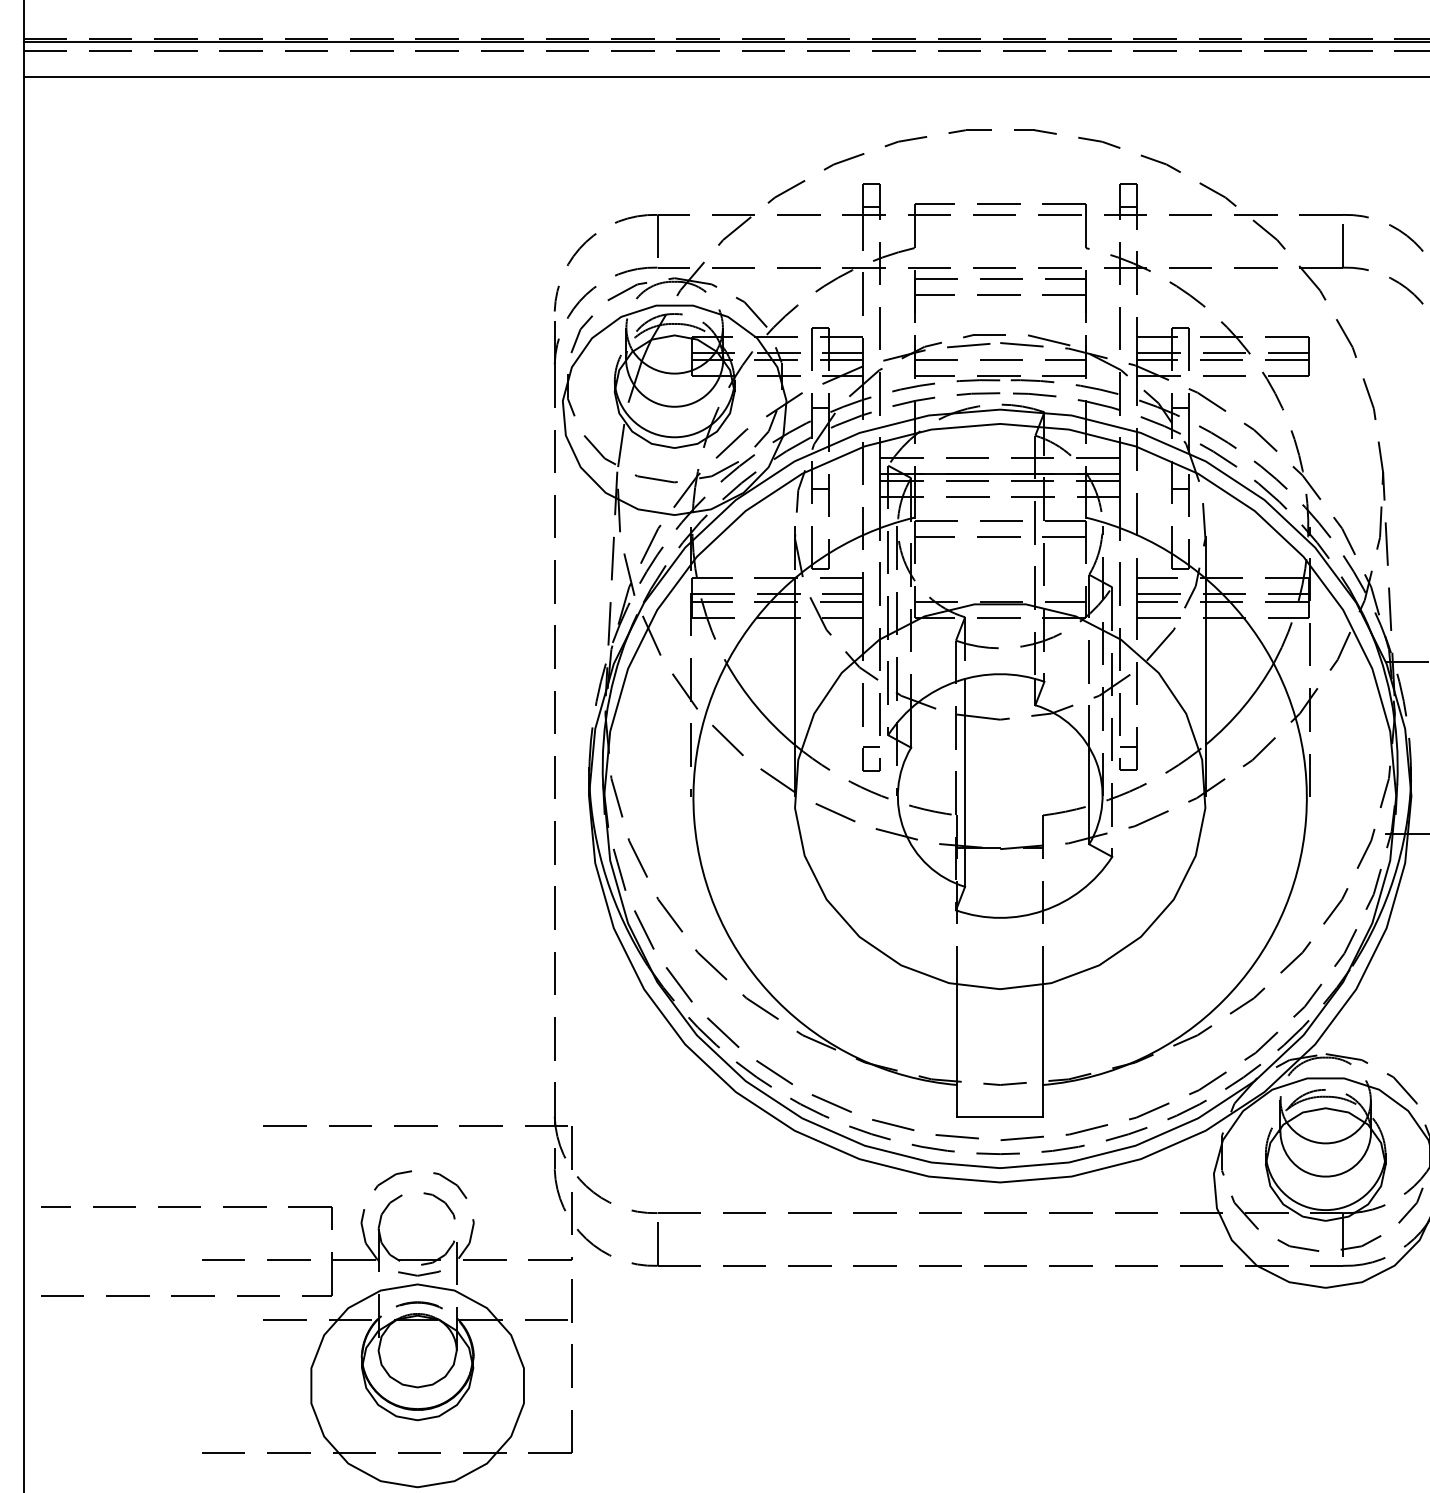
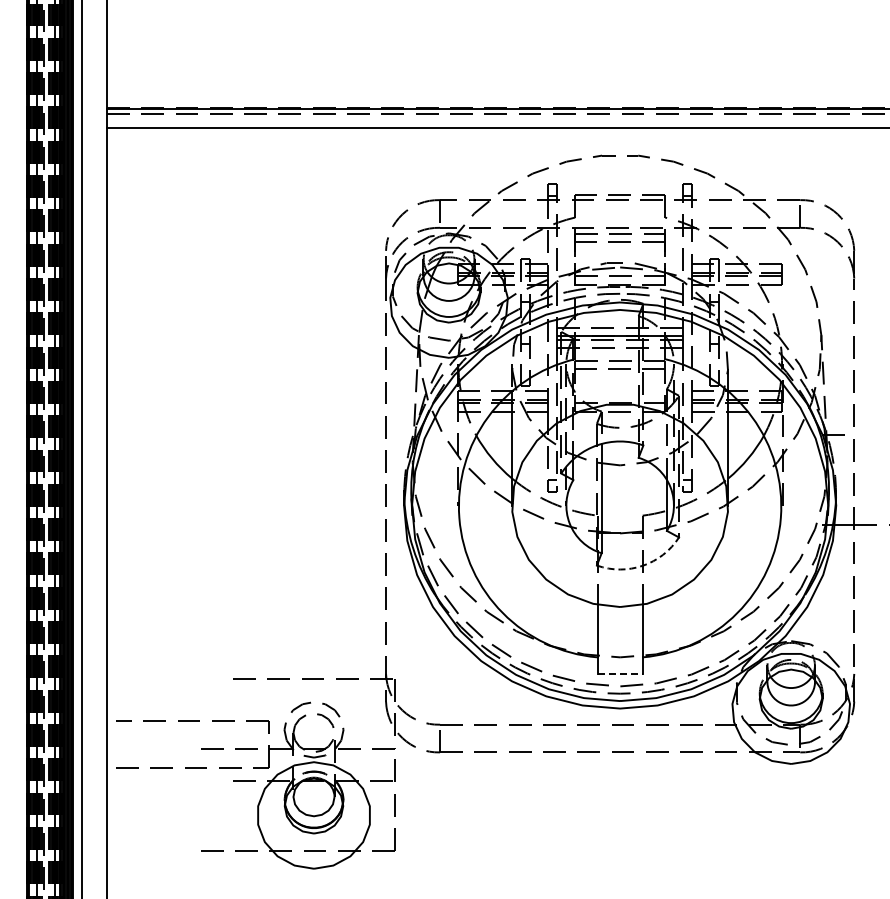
arc: (1042, 910) -> (642, 565), solid -> dashed
line: (1000, 1117) -> (620, 674), solid -> dashed

